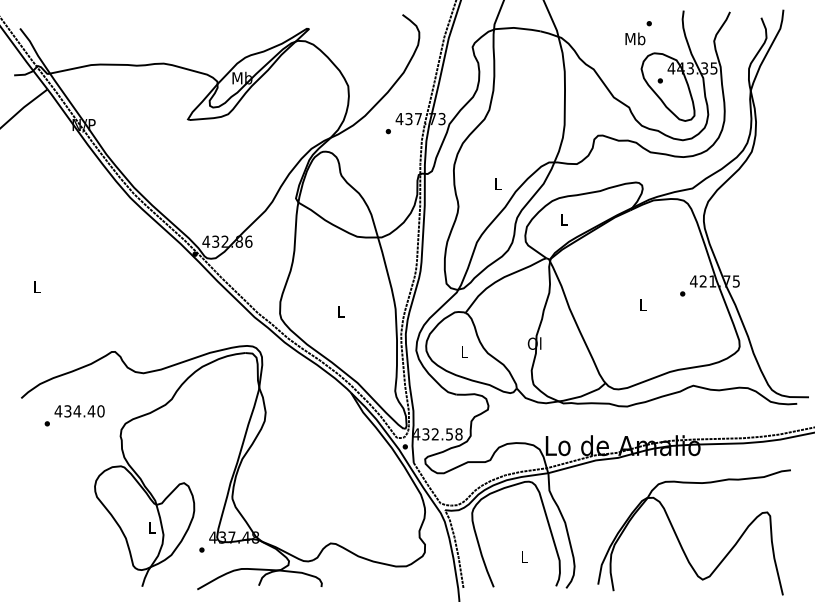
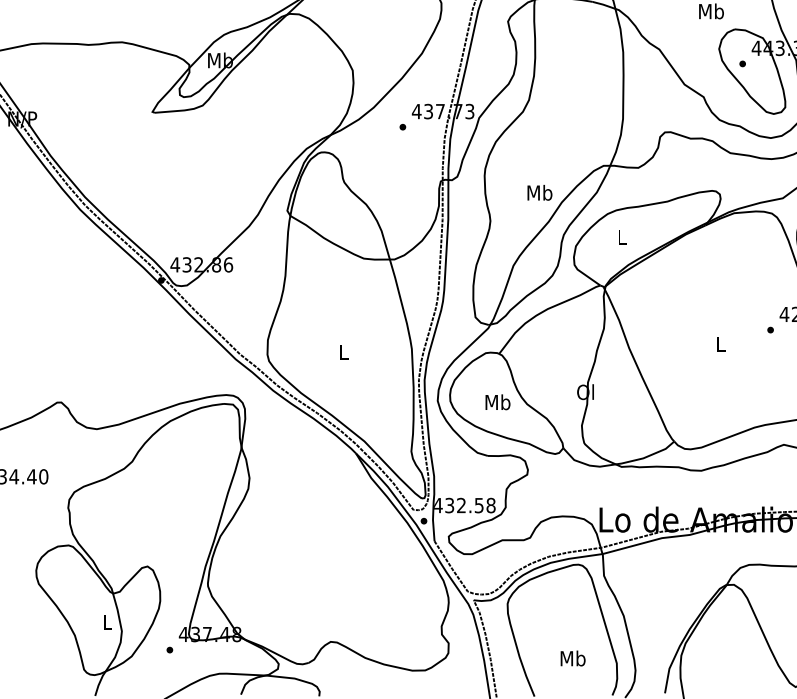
text: (498, 183) -> (540, 192), L -> Mb
text: (464, 351) -> (497, 402), L -> Mb
text: (524, 556) -> (572, 658), L -> Mb

